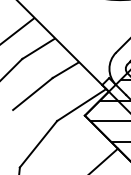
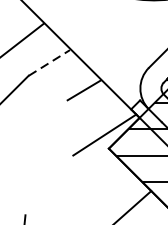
line: (38, 48) -> (49, 62), solid -> dashed
line: (32, 94) -> (41, 121), removed
line: (38, 144) -> (49, 185), removed

